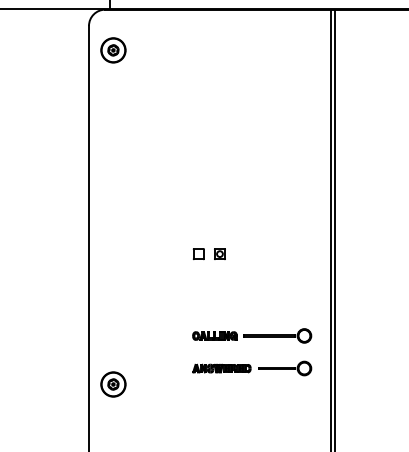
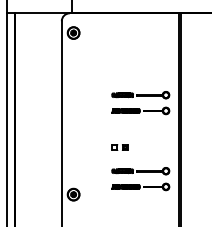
part: (251, 196) -> (140, 103), added
part: (208, 253) -> (119, 147), moved

